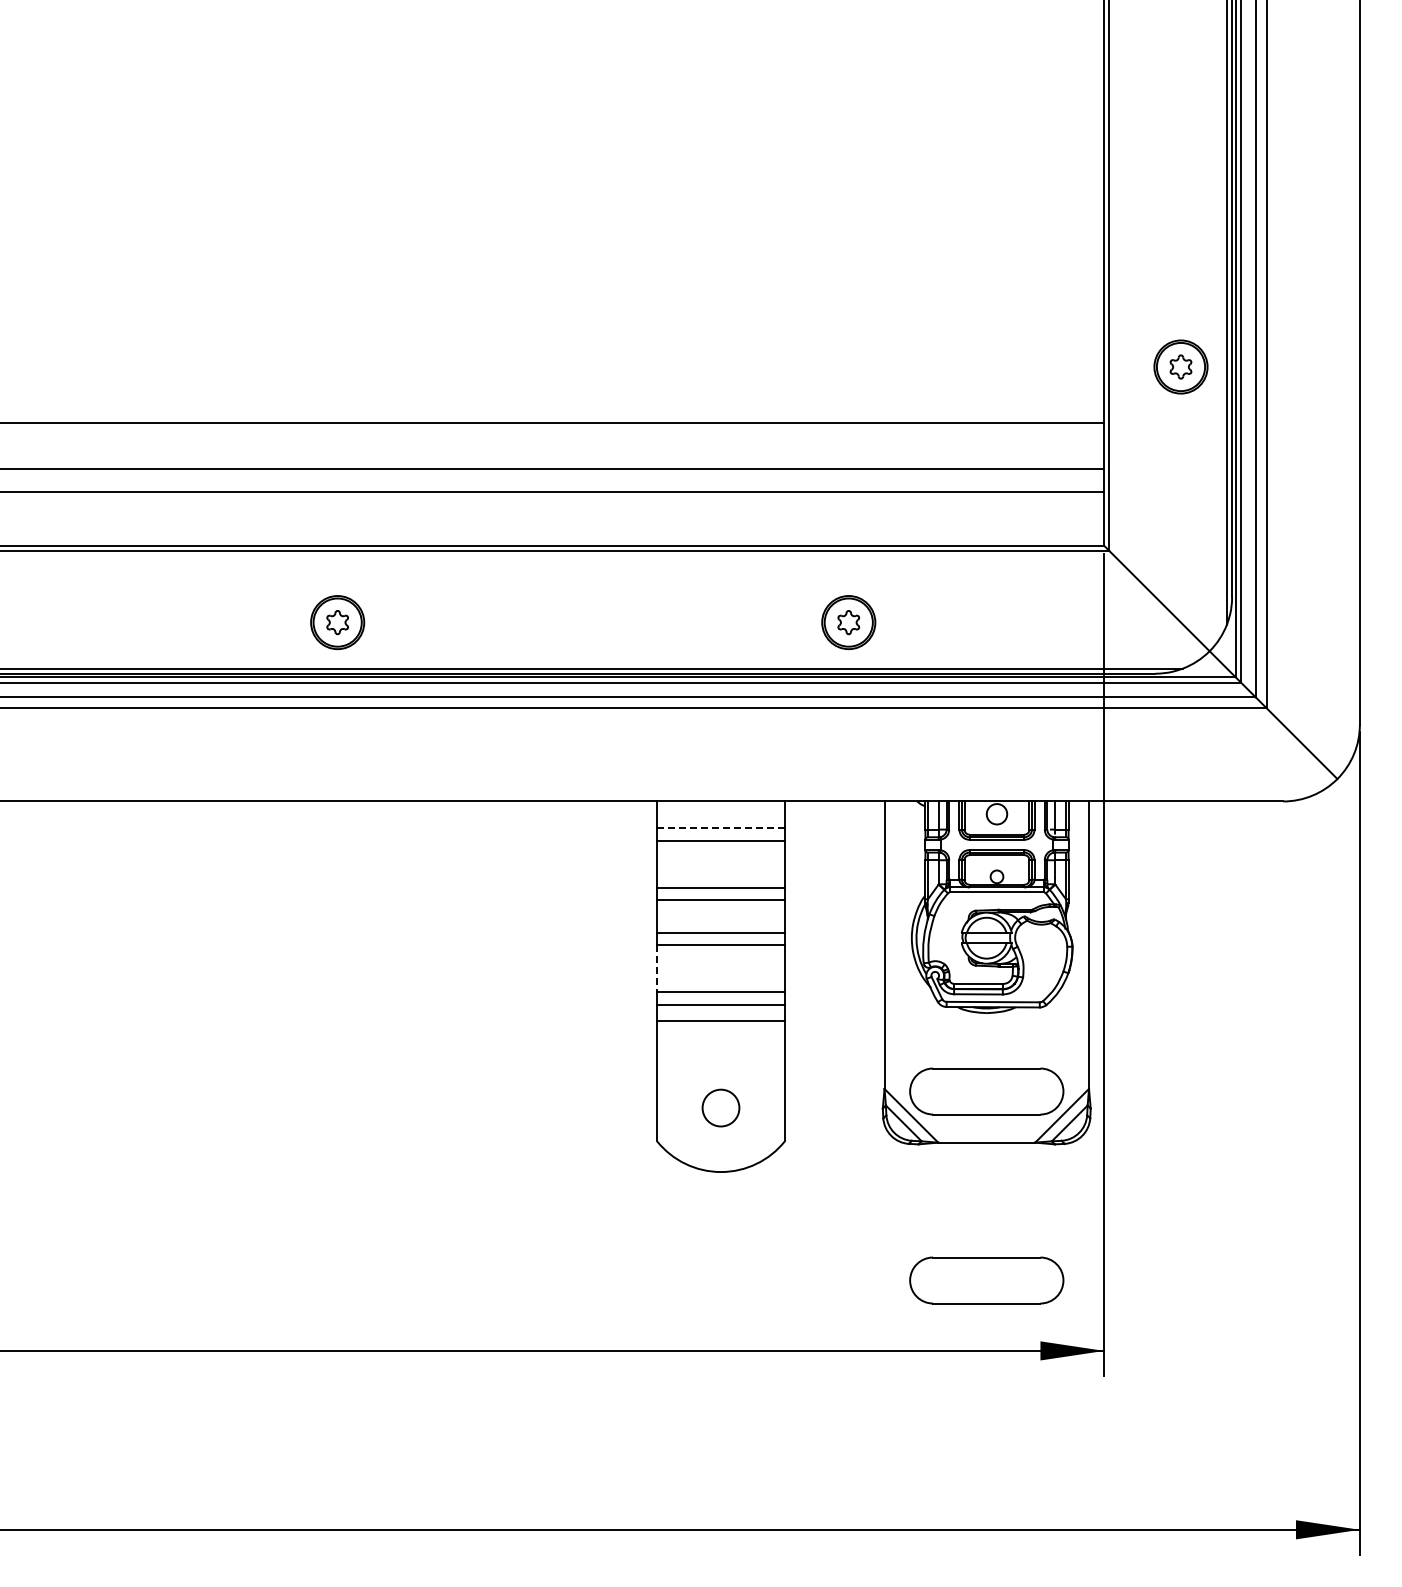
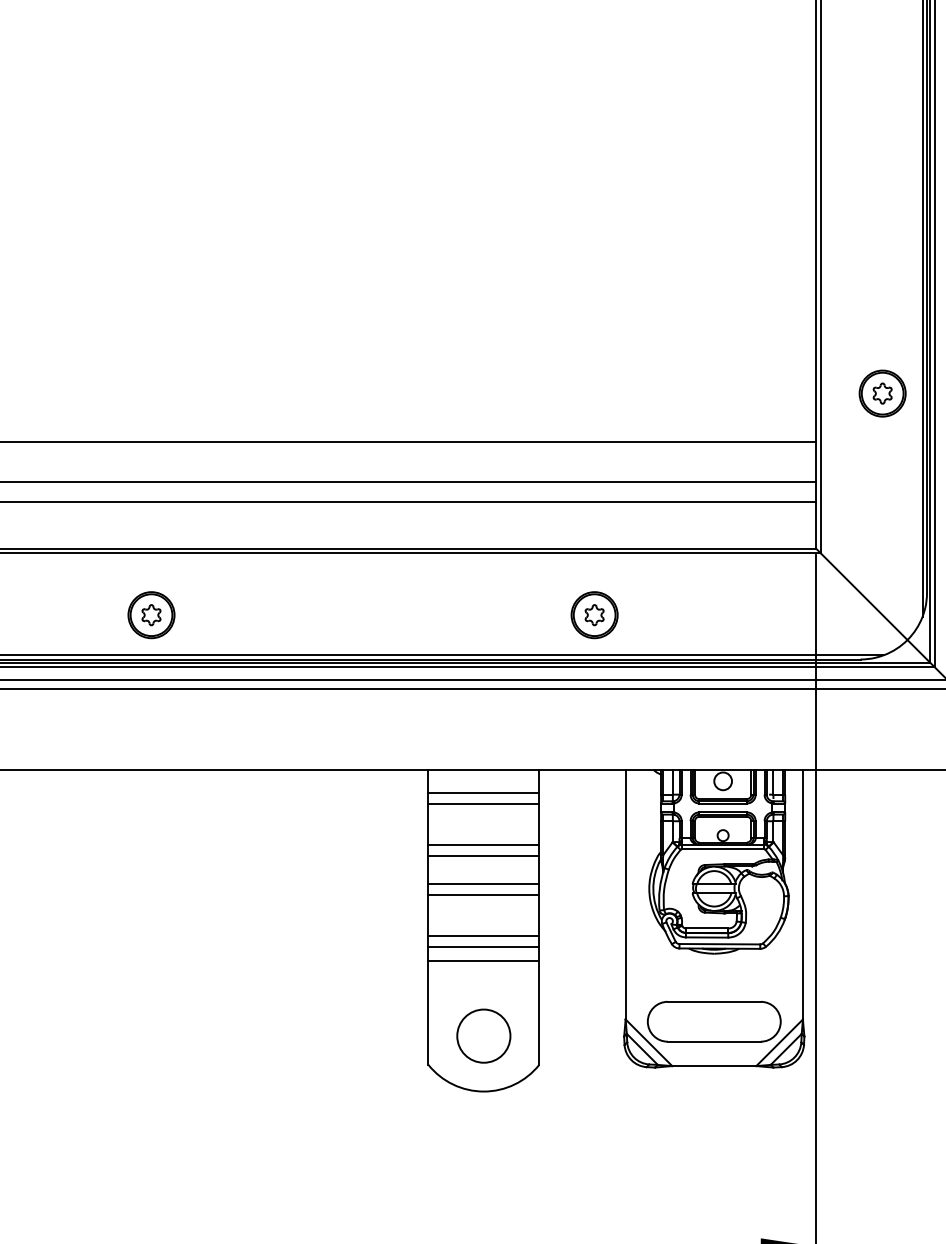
line: (721, 827) -> (484, 792), dashed -> solid
line: (657, 969) -> (428, 915), dashed -> solid
circle: (720, 1107) -> (483, 1035), size x1.67
part: (986, 1280) -> (714, 1185), removed

